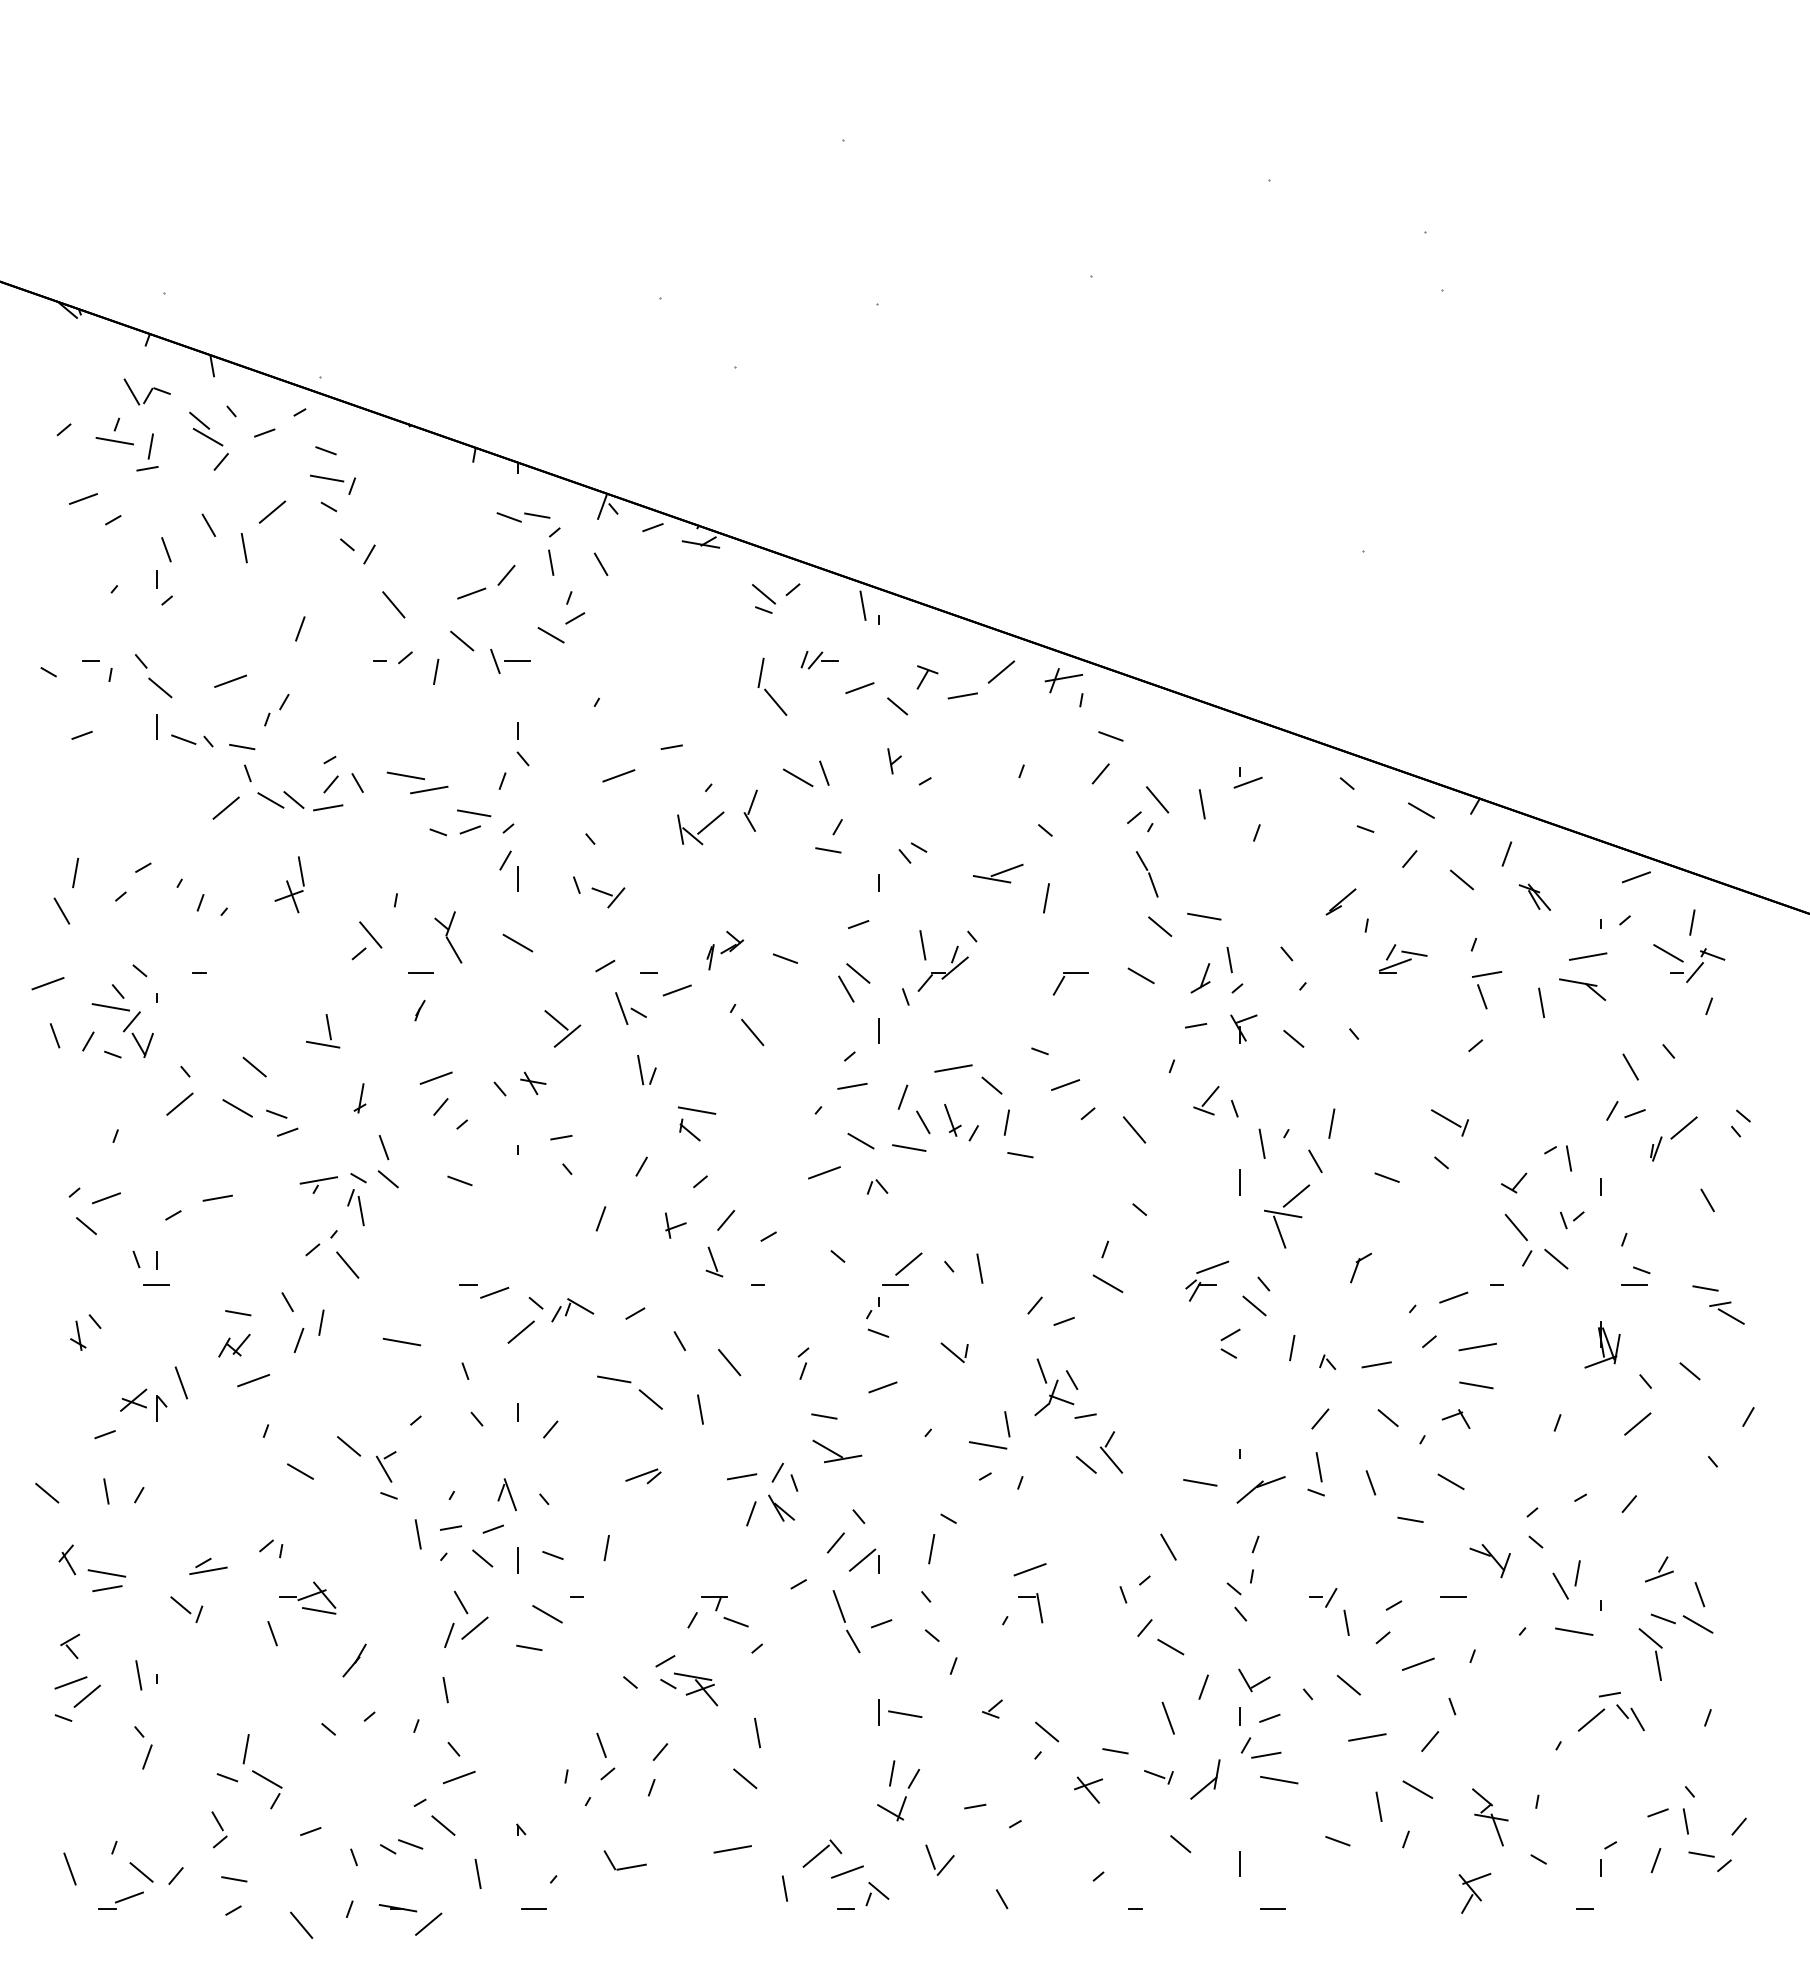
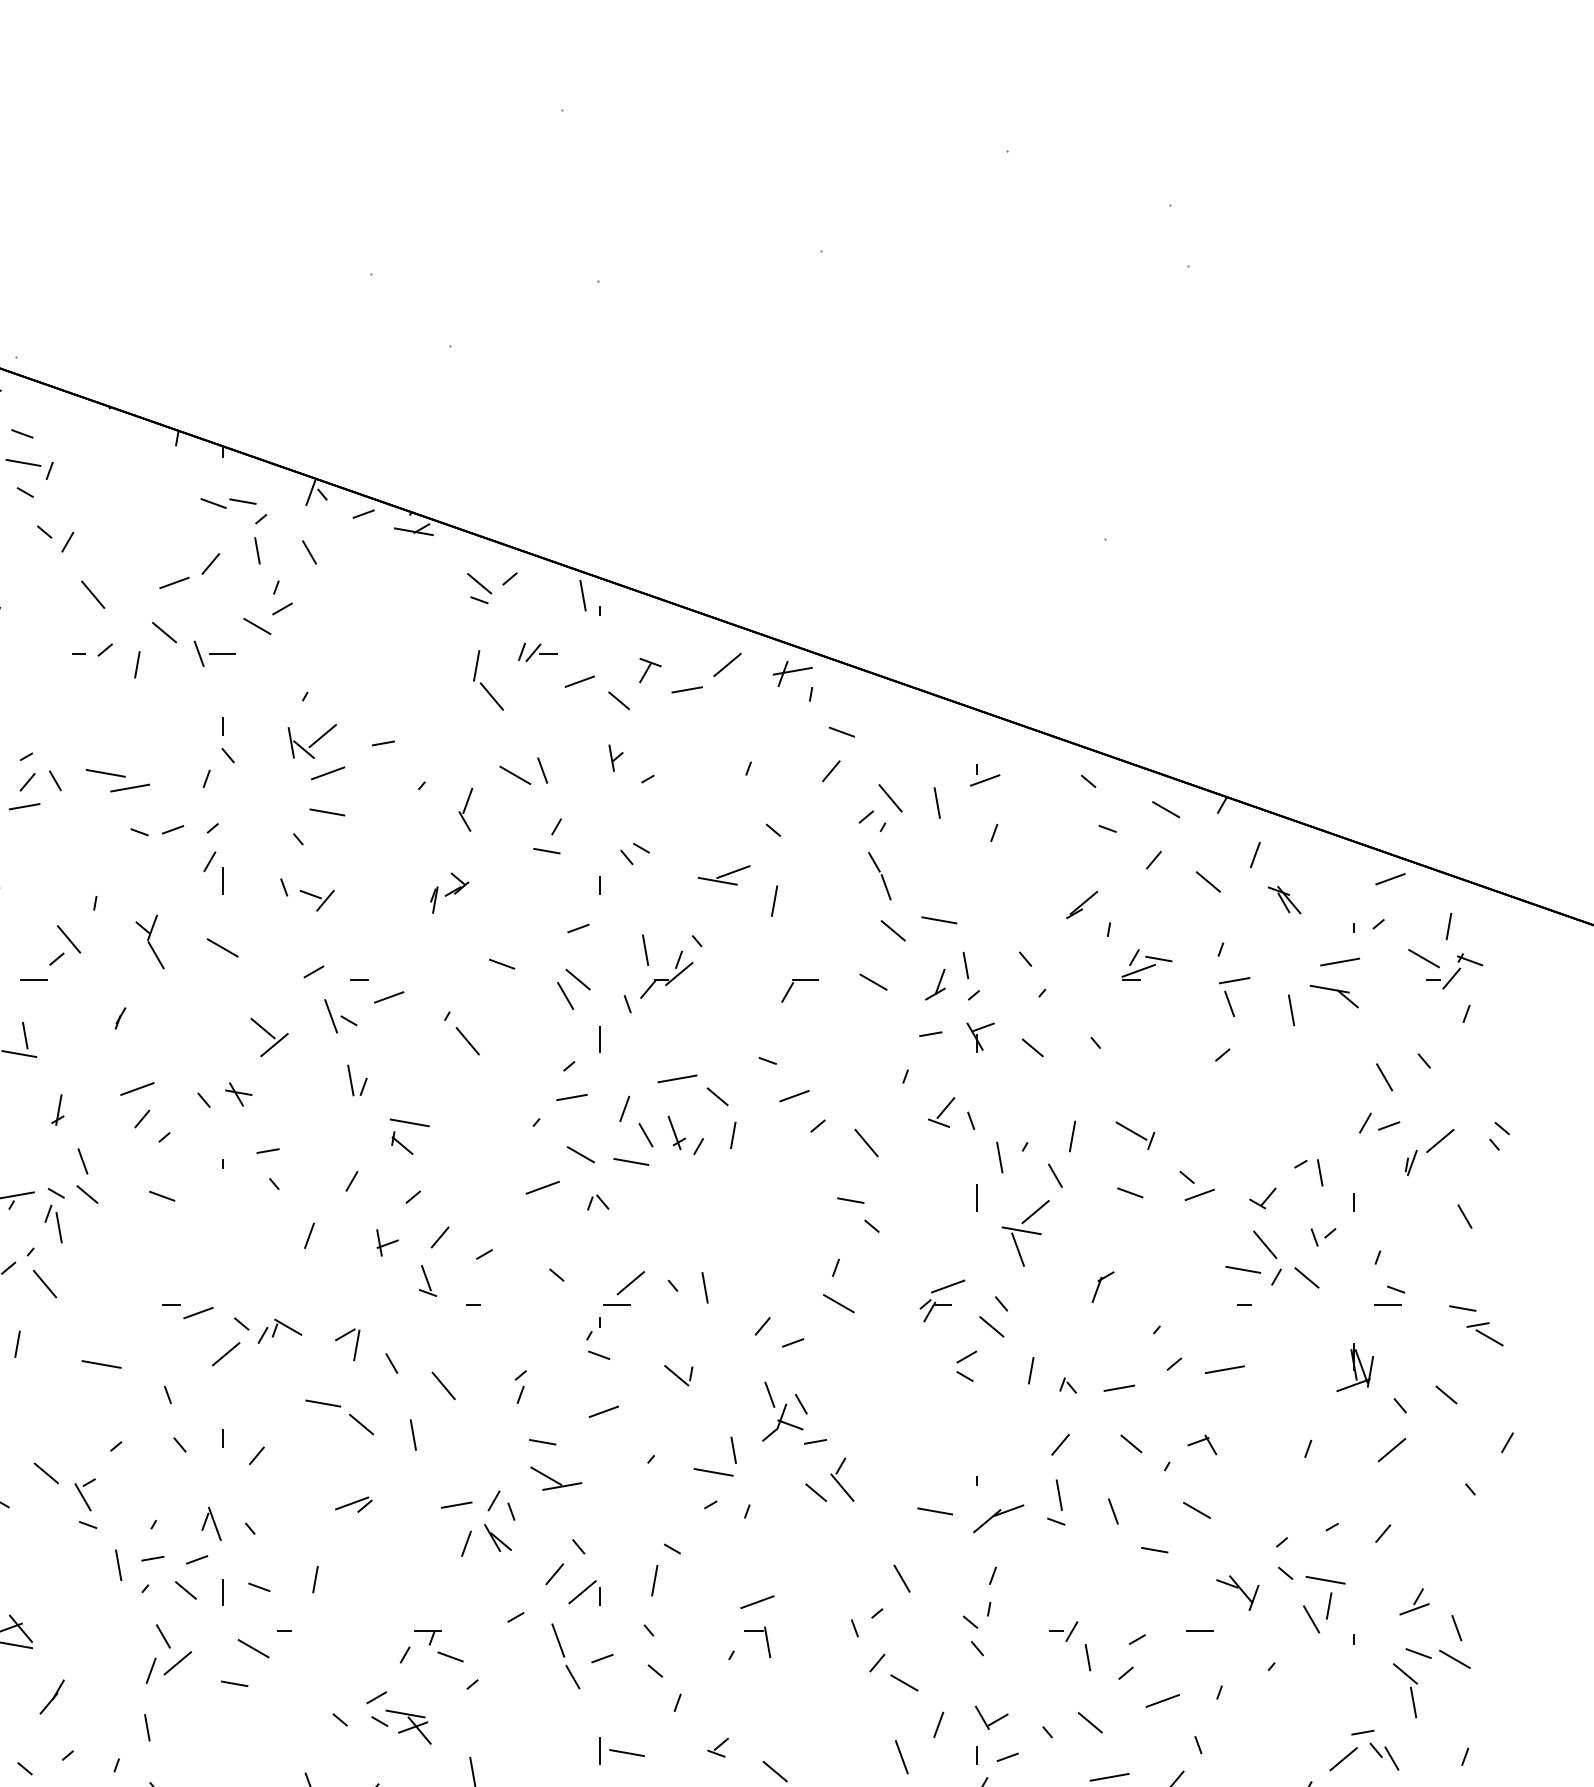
line: (474, 813) -> (327, 812), moved
part: (700, 828) -> (312, 741), moved
part: (725, 950) -> (449, 893), moved
line: (420, 972) -> (33, 978), moved
part: (1449, 1122) -> (1134, 1135), moved
line: (1020, 1155) -> (850, 1201), moved
line: (1453, 1297) -> (1199, 1194), moved
line: (645, 1323) -> (355, 1345), added
line: (1476, 1385) -> (1243, 1269), moved
line: (1574, 1631) -> (1325, 1580), moved

